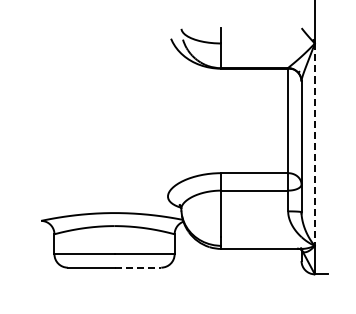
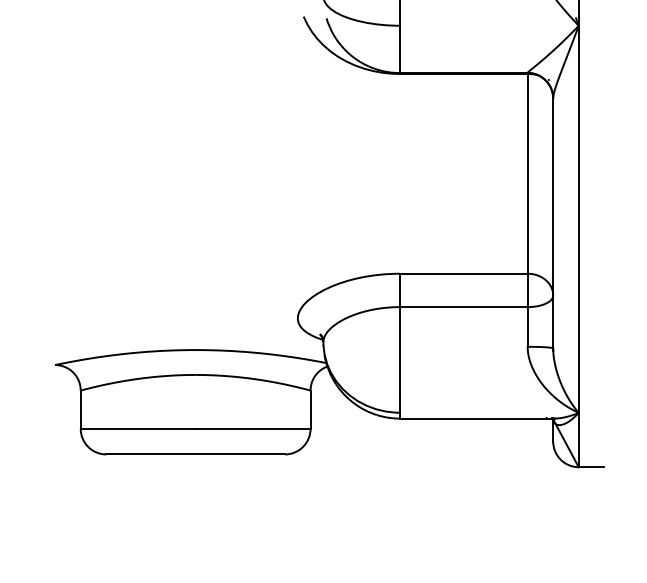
line: (314, 145) -> (578, 220), dashed -> solid
line: (138, 267) -> (241, 454), dashed -> solid

